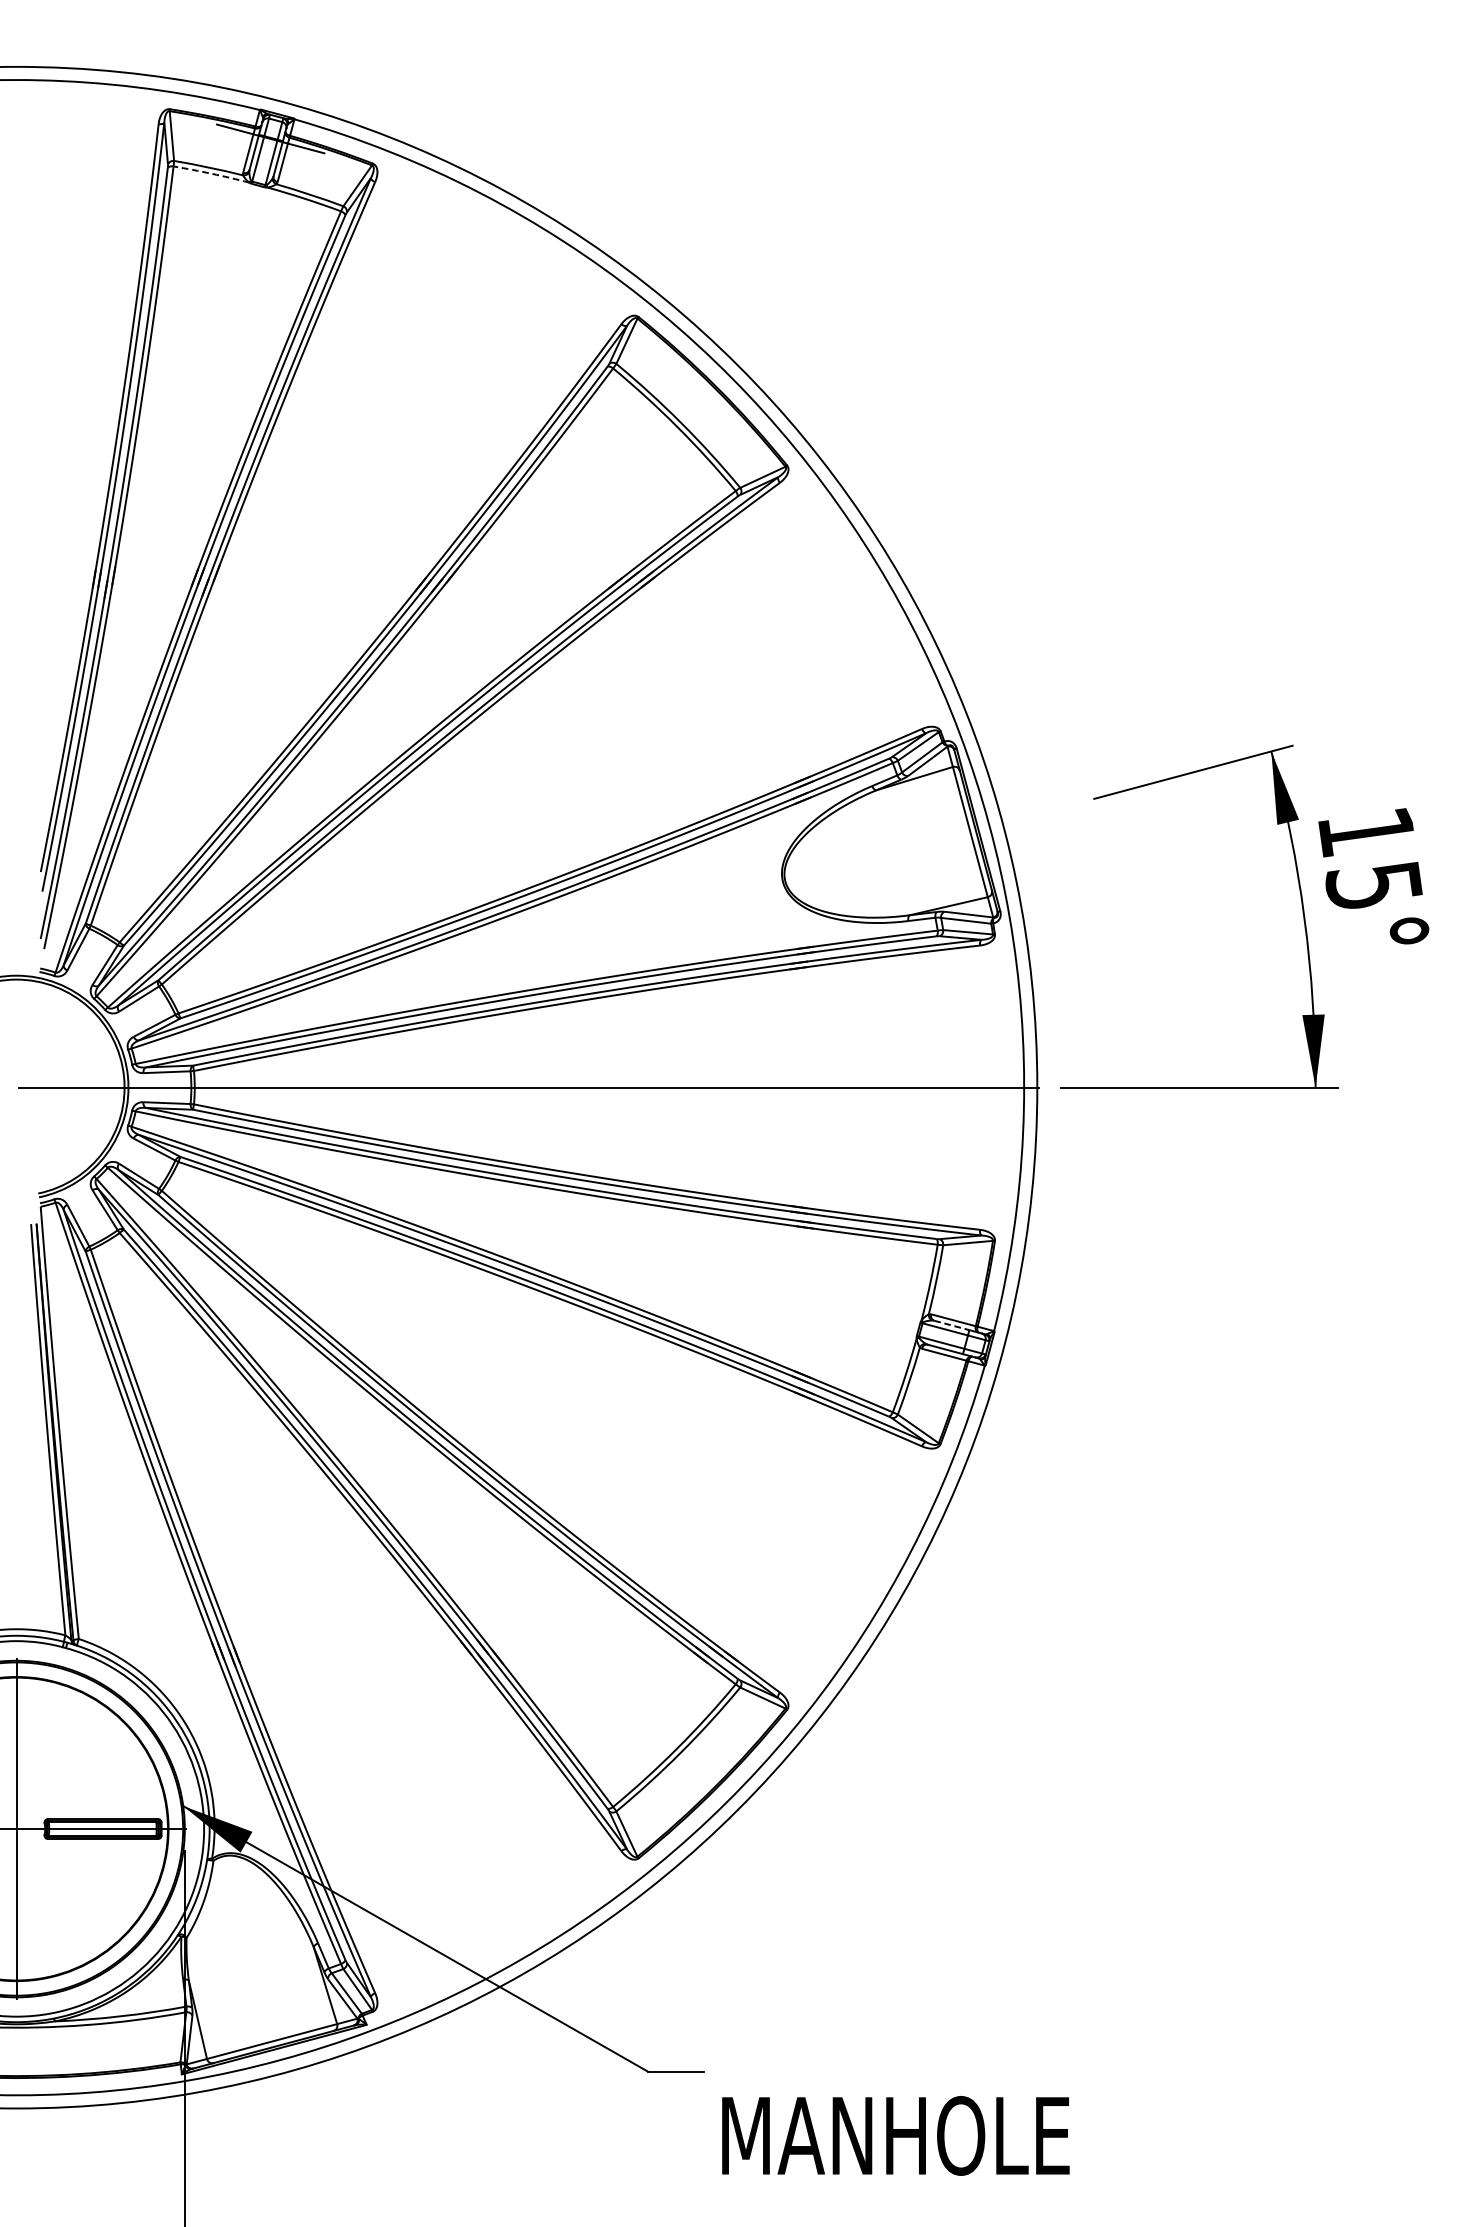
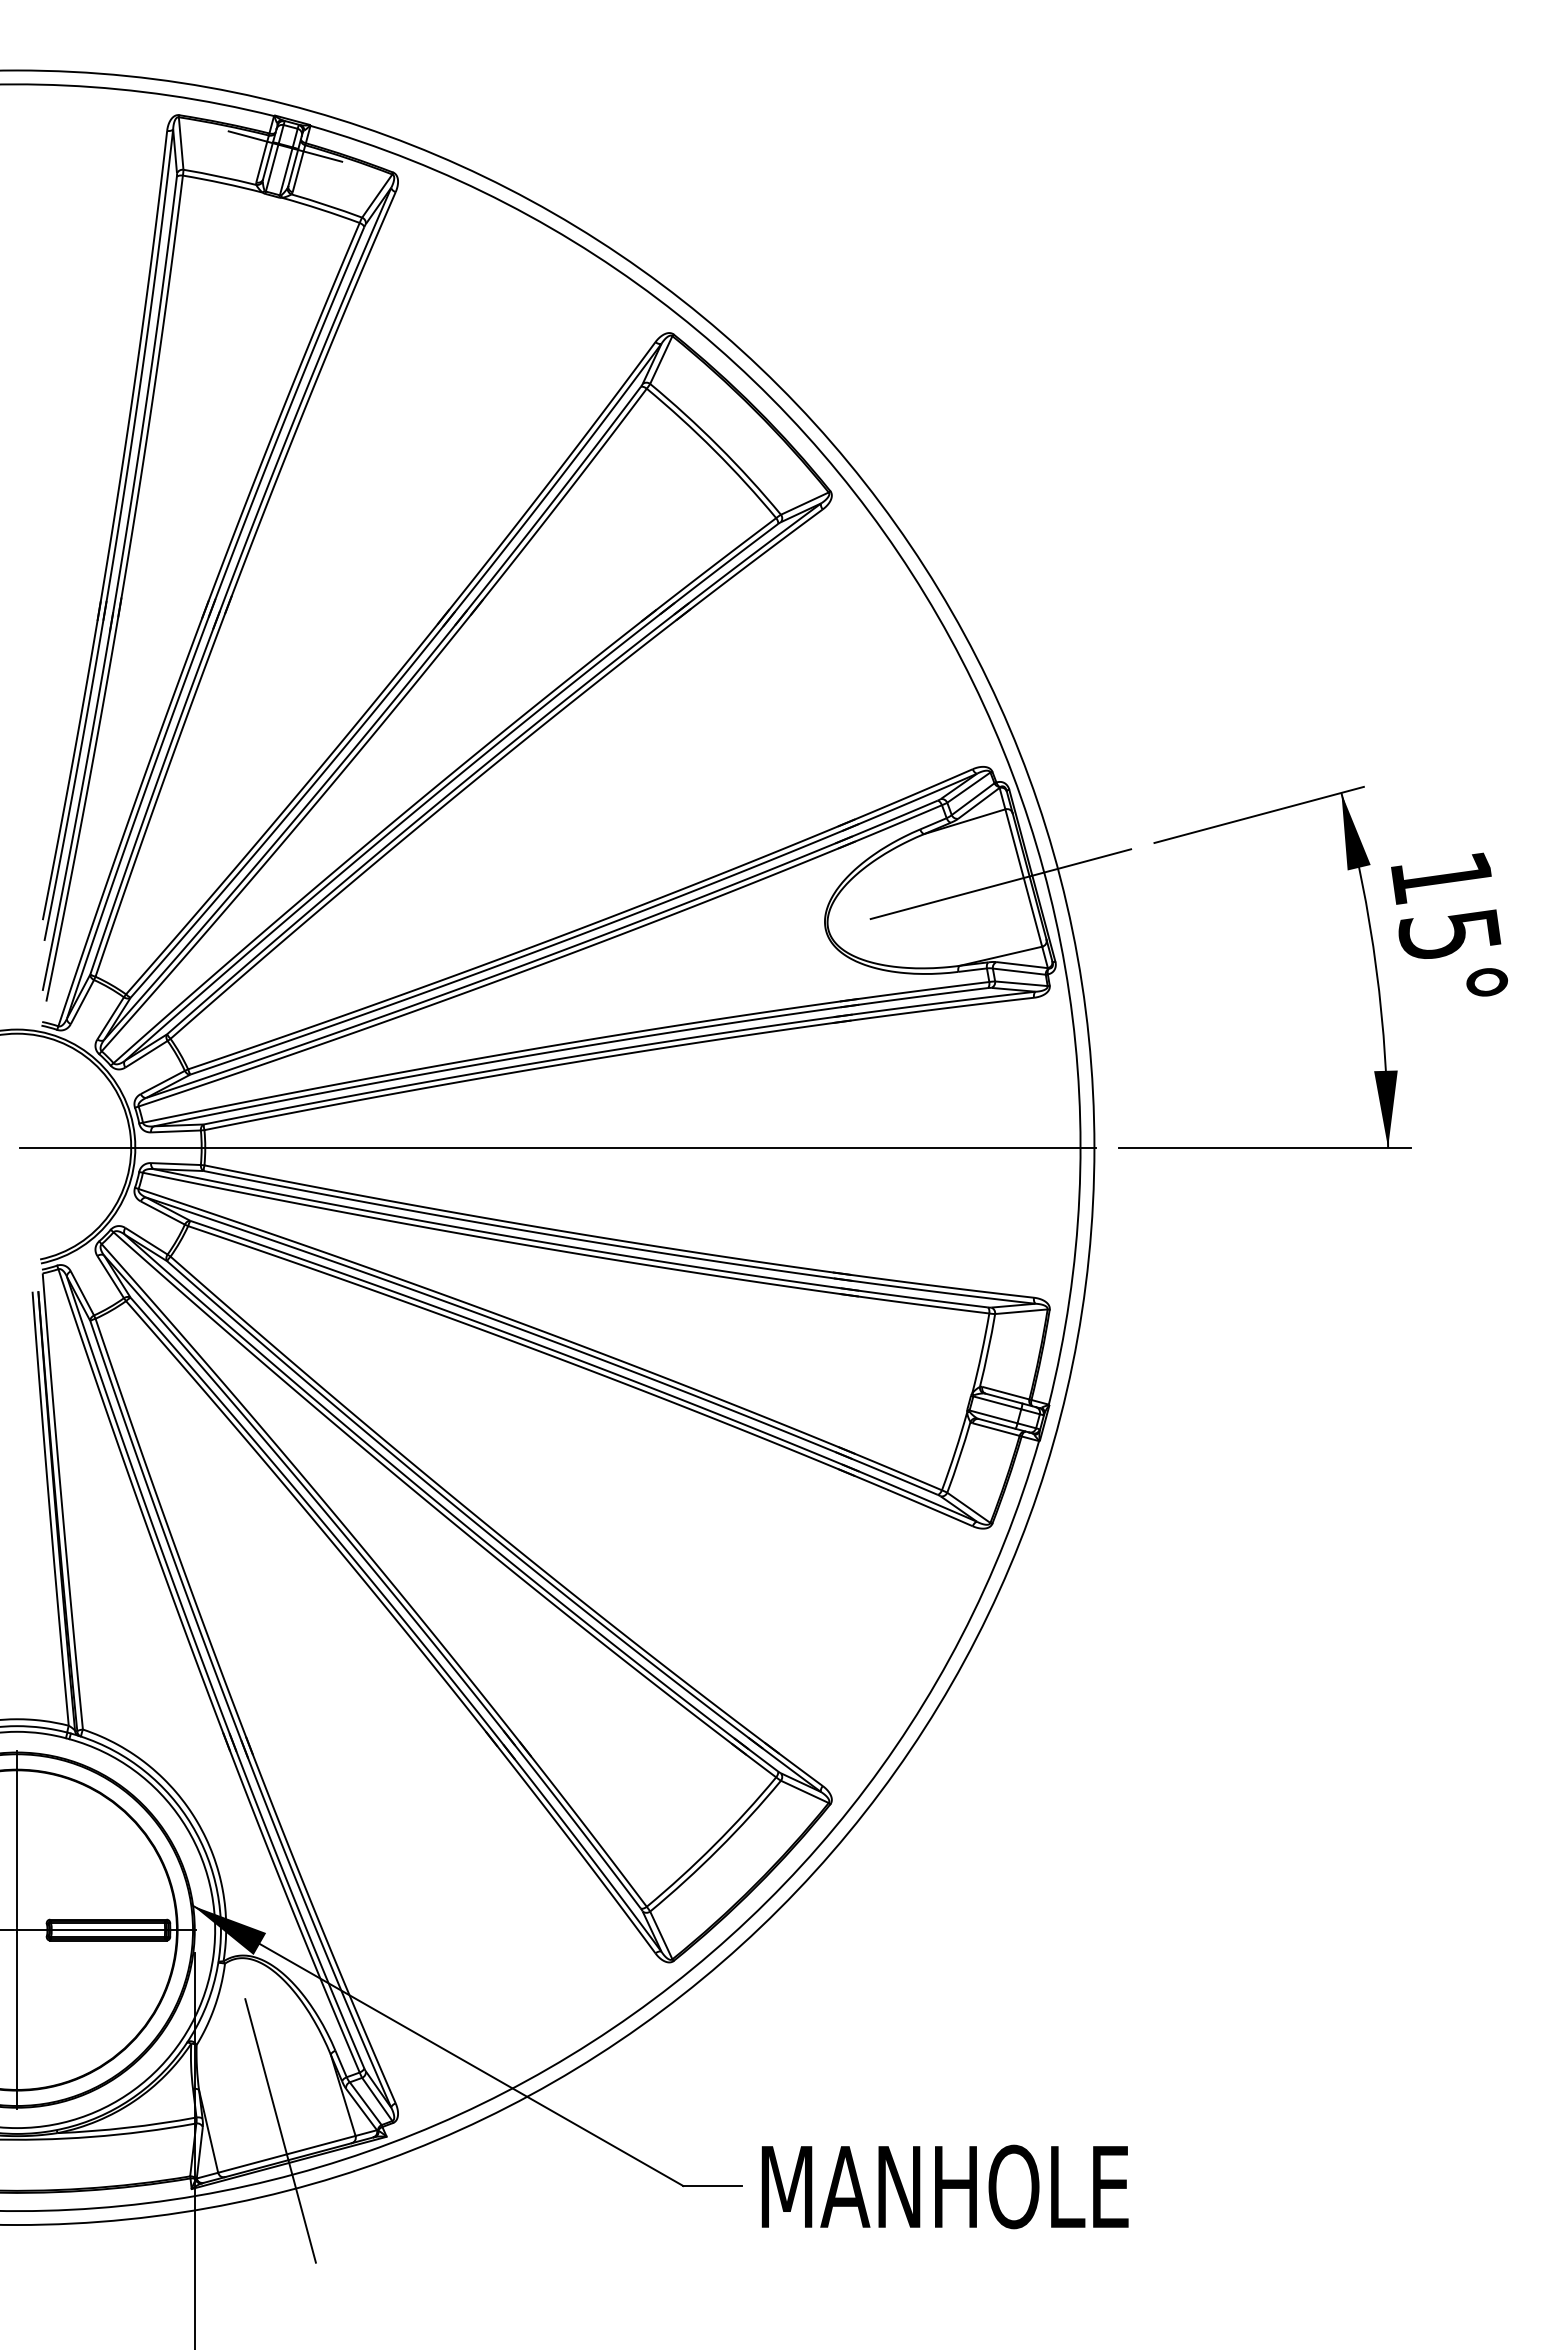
arc: (212, 173) -> (223, 183), dashed -> solid
line: (948, 838) -> (1000, 884), added
line: (952, 1325) -> (1004, 1398), dashed -> solid
line: (266, 2018) -> (280, 2130), added
text: (895, 2135) -> (944, 2186), moved

